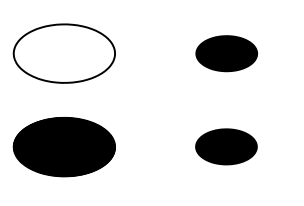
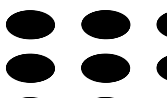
hatch: (64, 53) -> (30, 24), added
part: (225, 53) -> (105, 24), size x1.67
part: (225, 145) -> (105, 67), size x1.67

